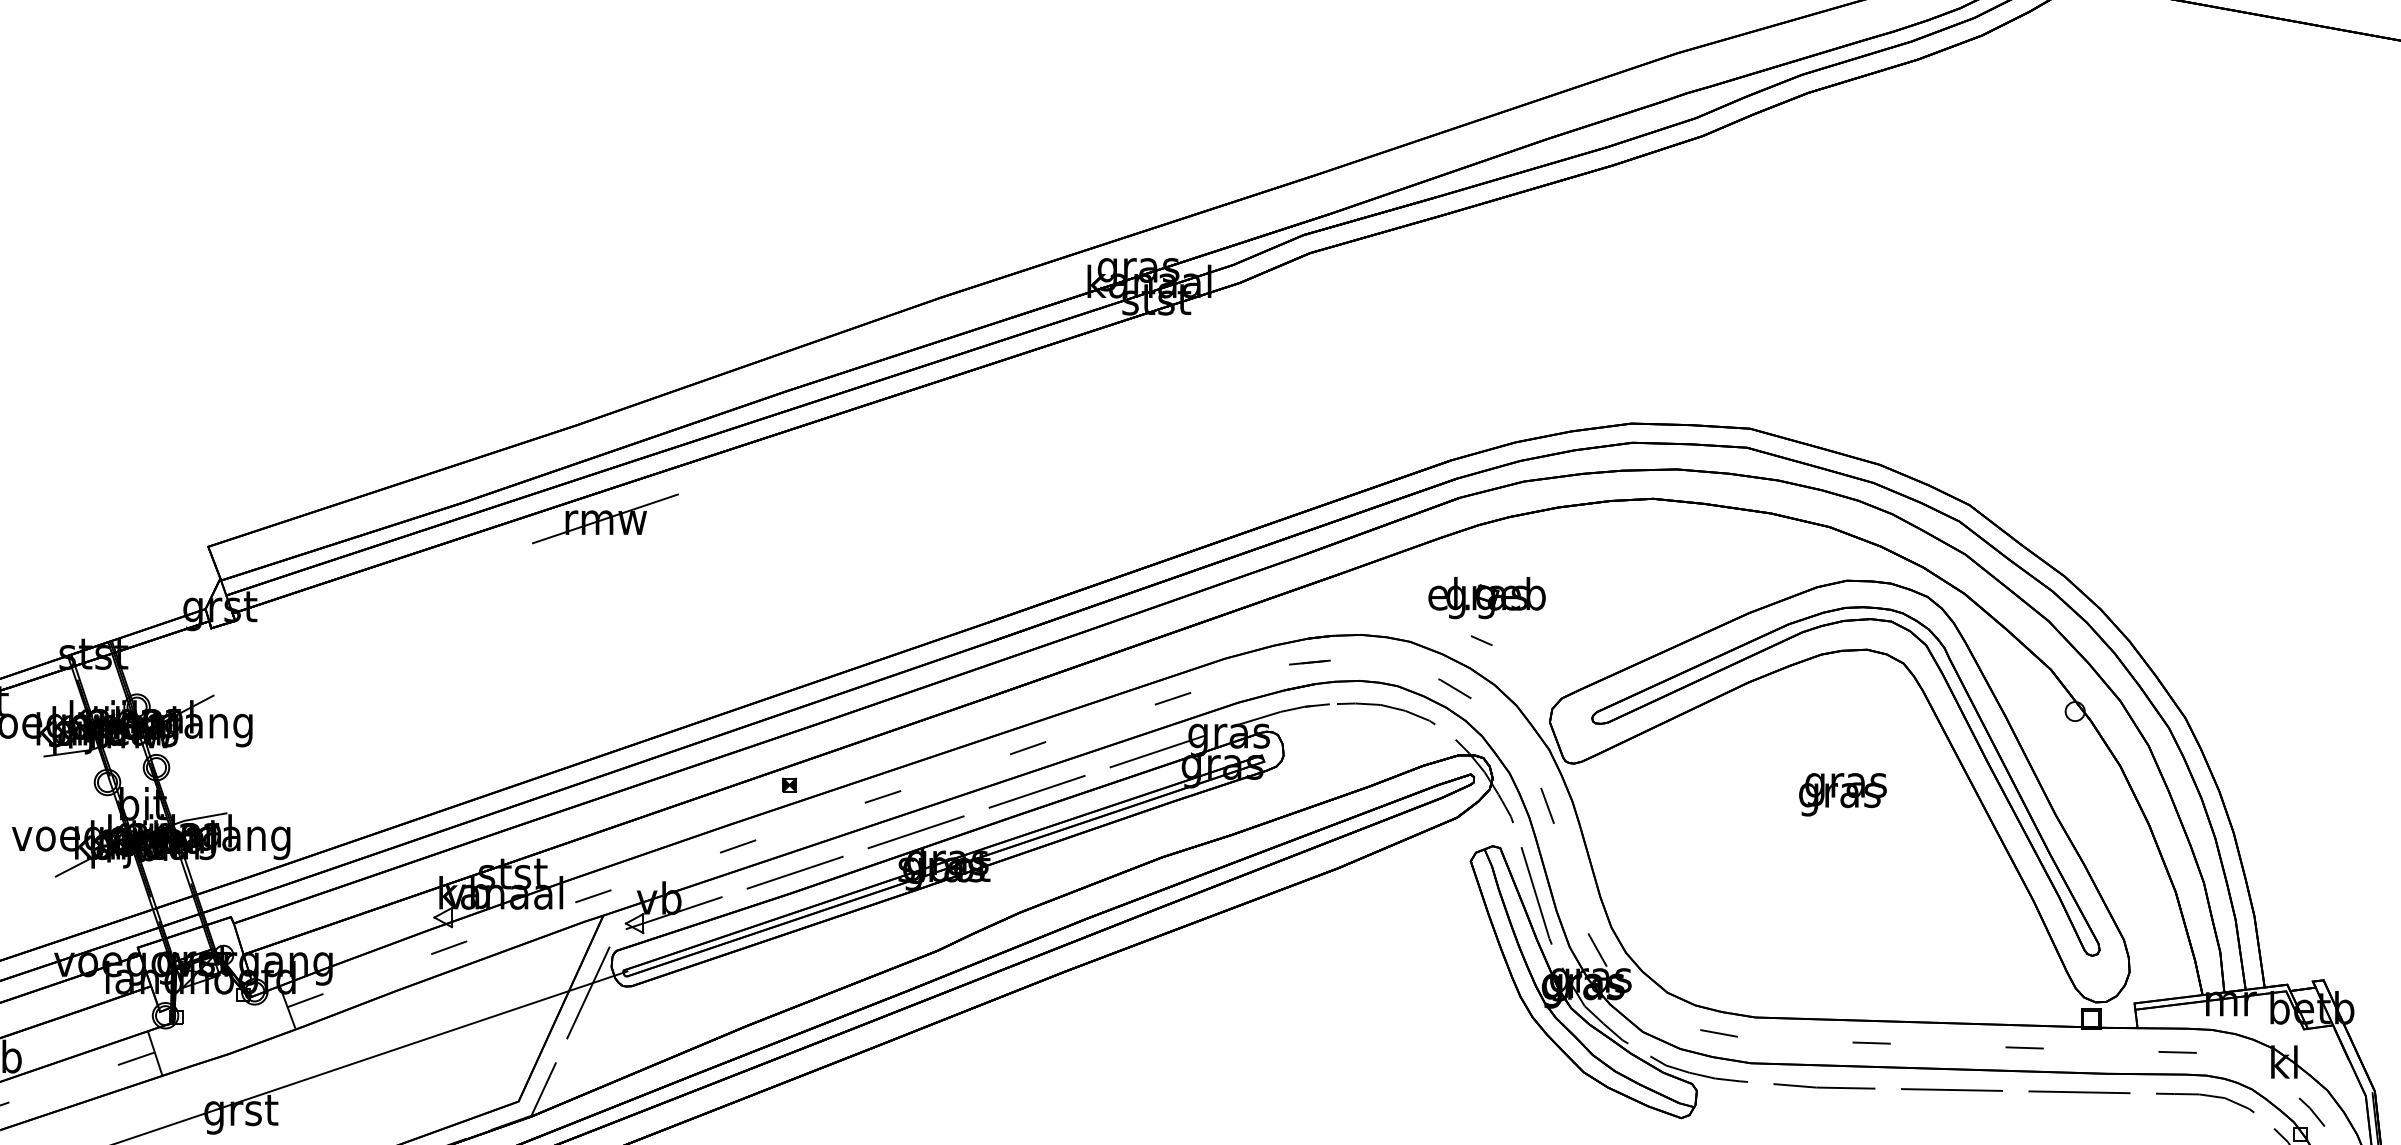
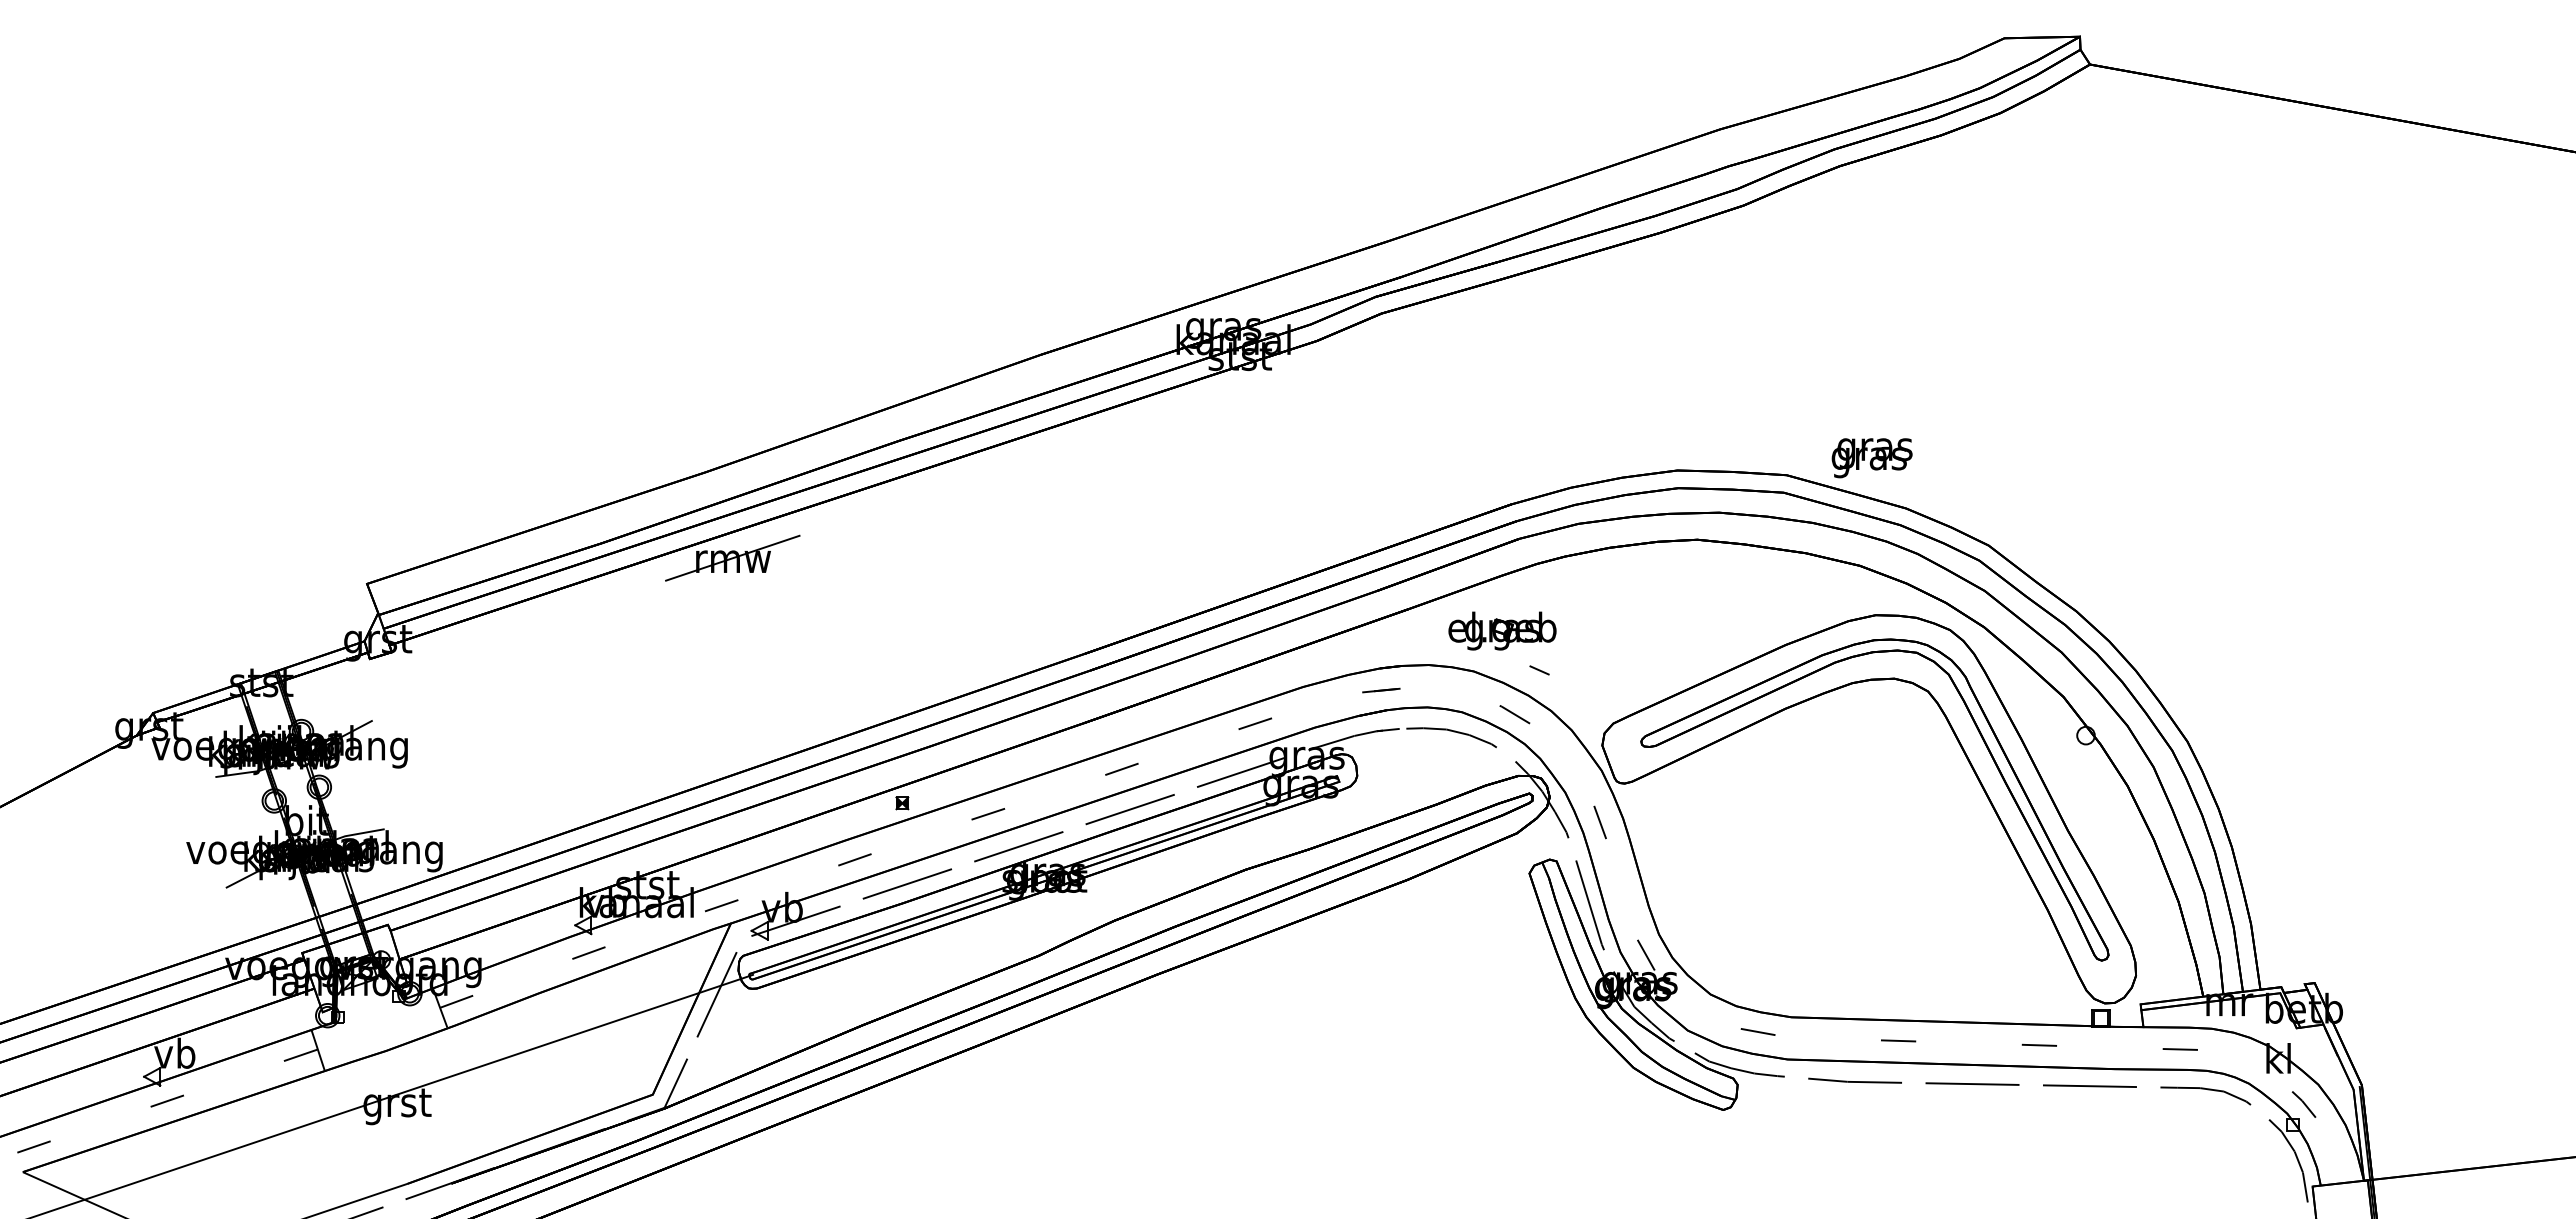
part: (1487, 597) -> (1502, 630), moved
text: (1842, 795) -> (1871, 458), moved

